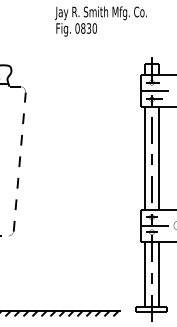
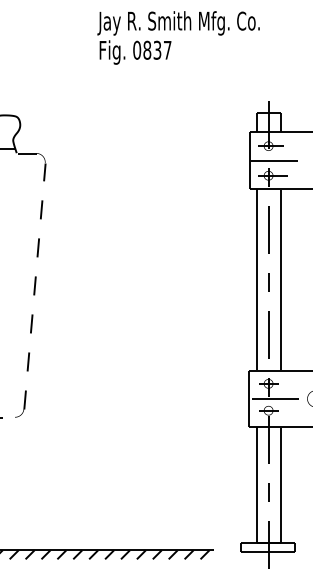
text: (94, 28) -> (167, 50), 0830 -> 0837

